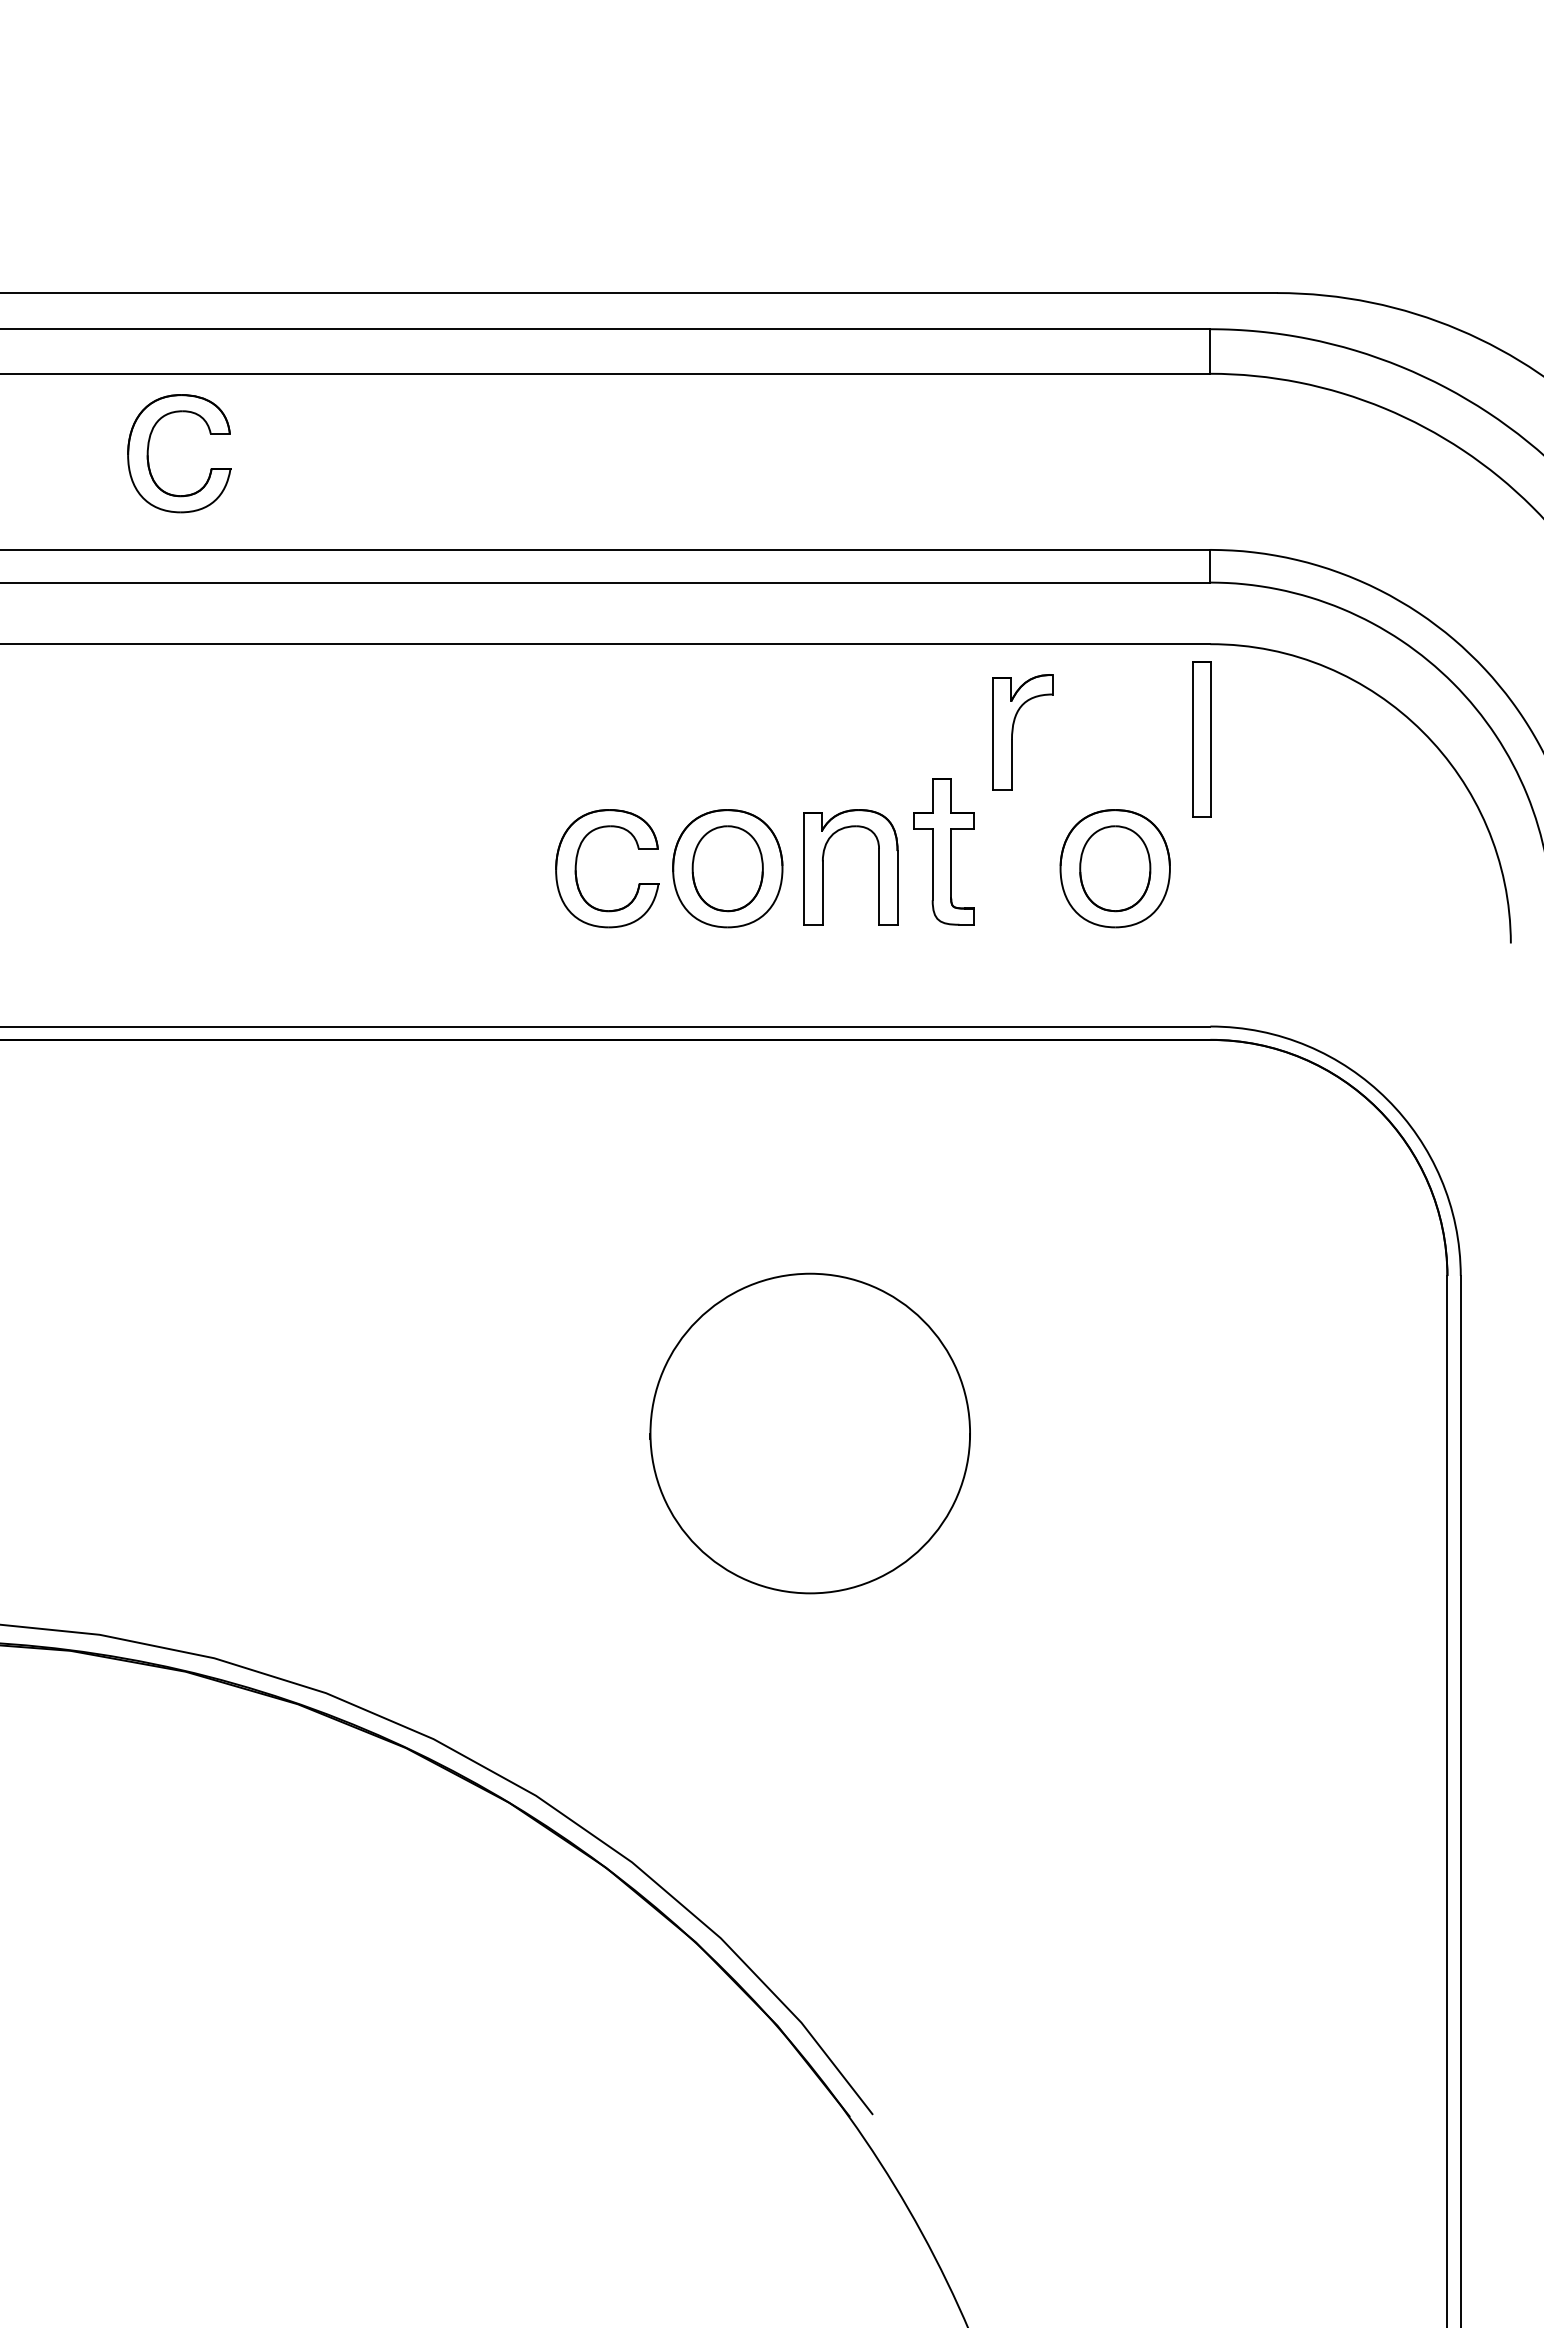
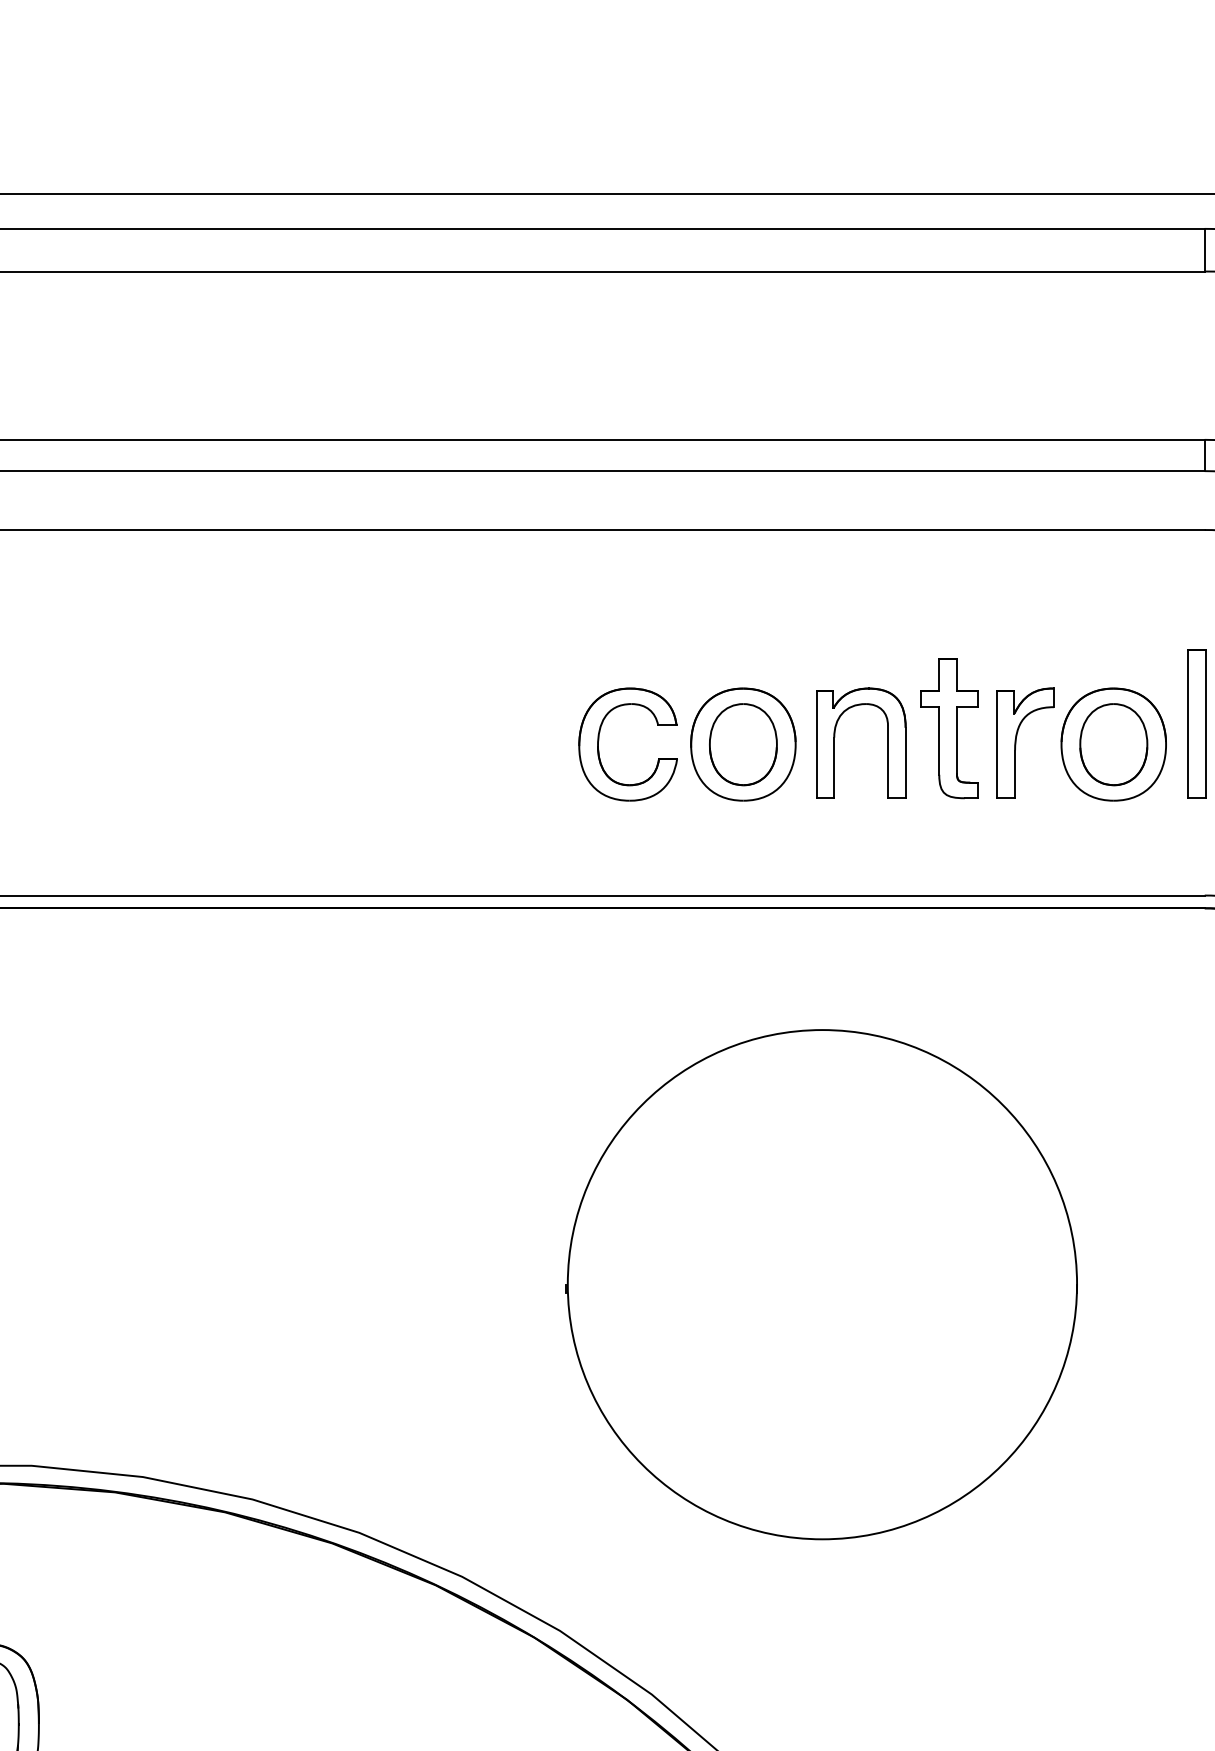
part: (149, 446) -> (190, 341), removed
part: (1013, 732) -> (1016, 743), moved
part: (1201, 739) -> (1196, 724), moved
part: (809, 1433) -> (821, 1284), size x1.67

